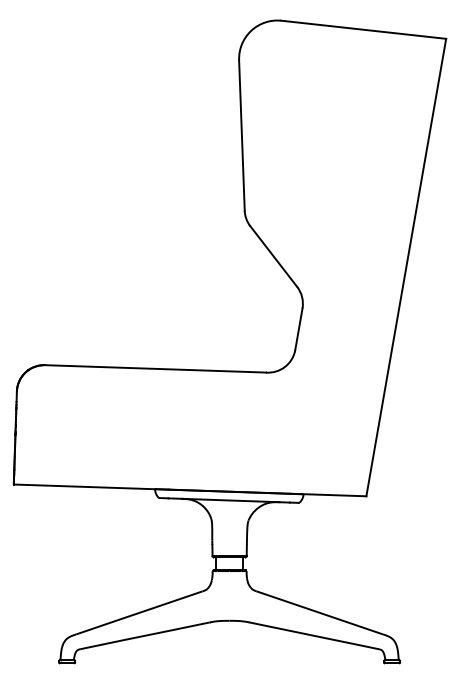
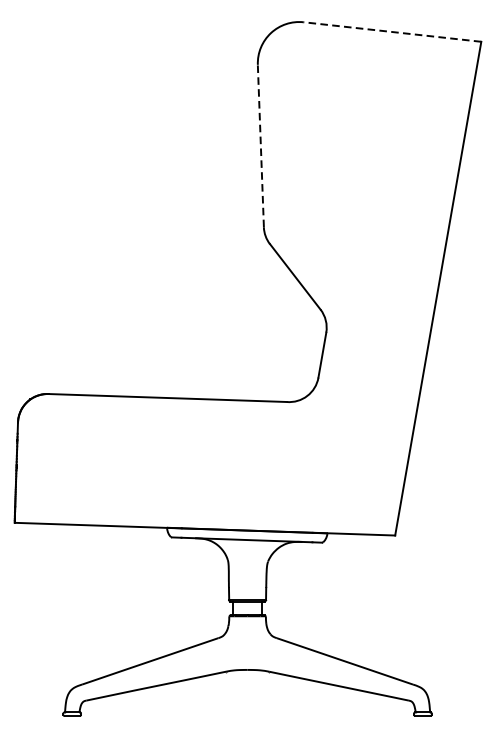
line: (363, 29) -> (392, 31), solid -> dashed
line: (241, 134) -> (260, 145), solid -> dashed

